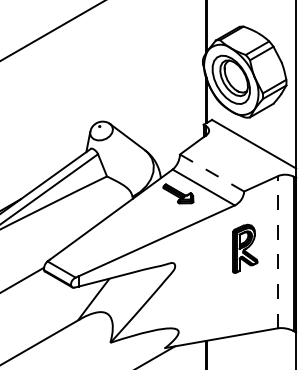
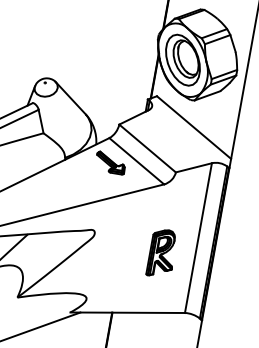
line: (211, 172) -> (147, 147), dashed -> solid
part: (245, 248) -> (162, 253), moved
line: (278, 251) -> (199, 237), dashed -> solid

